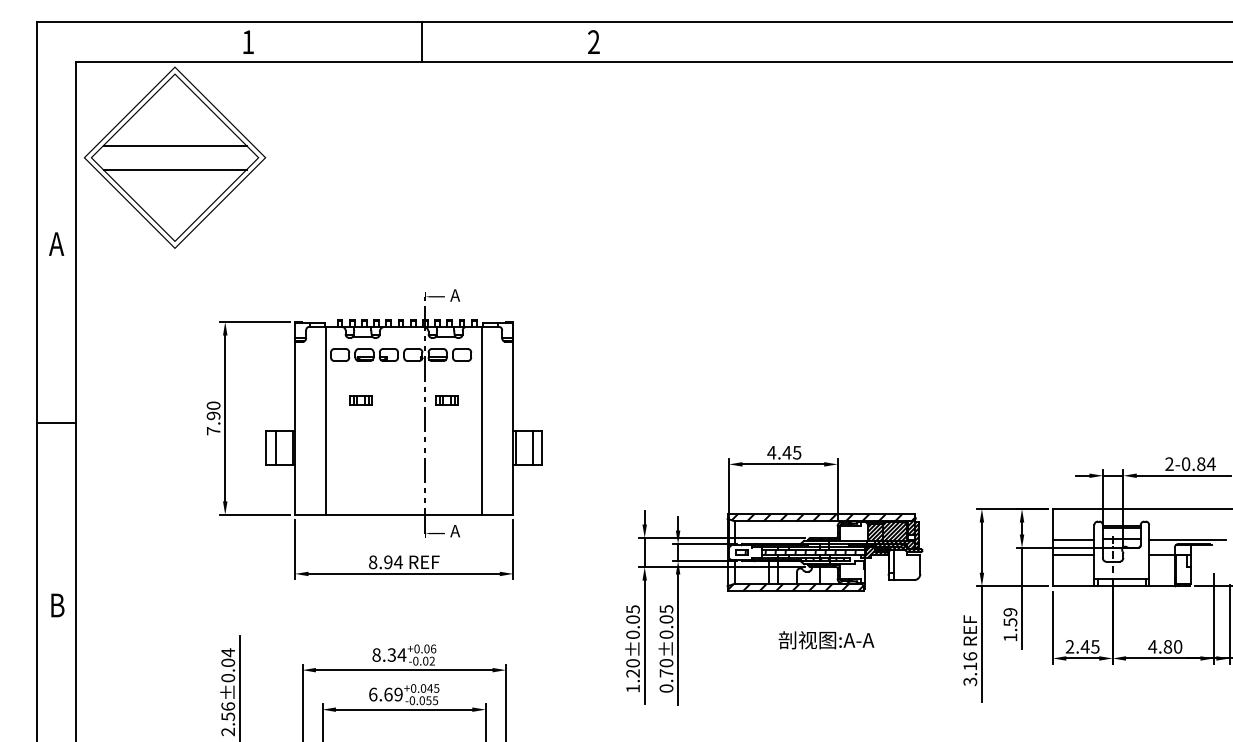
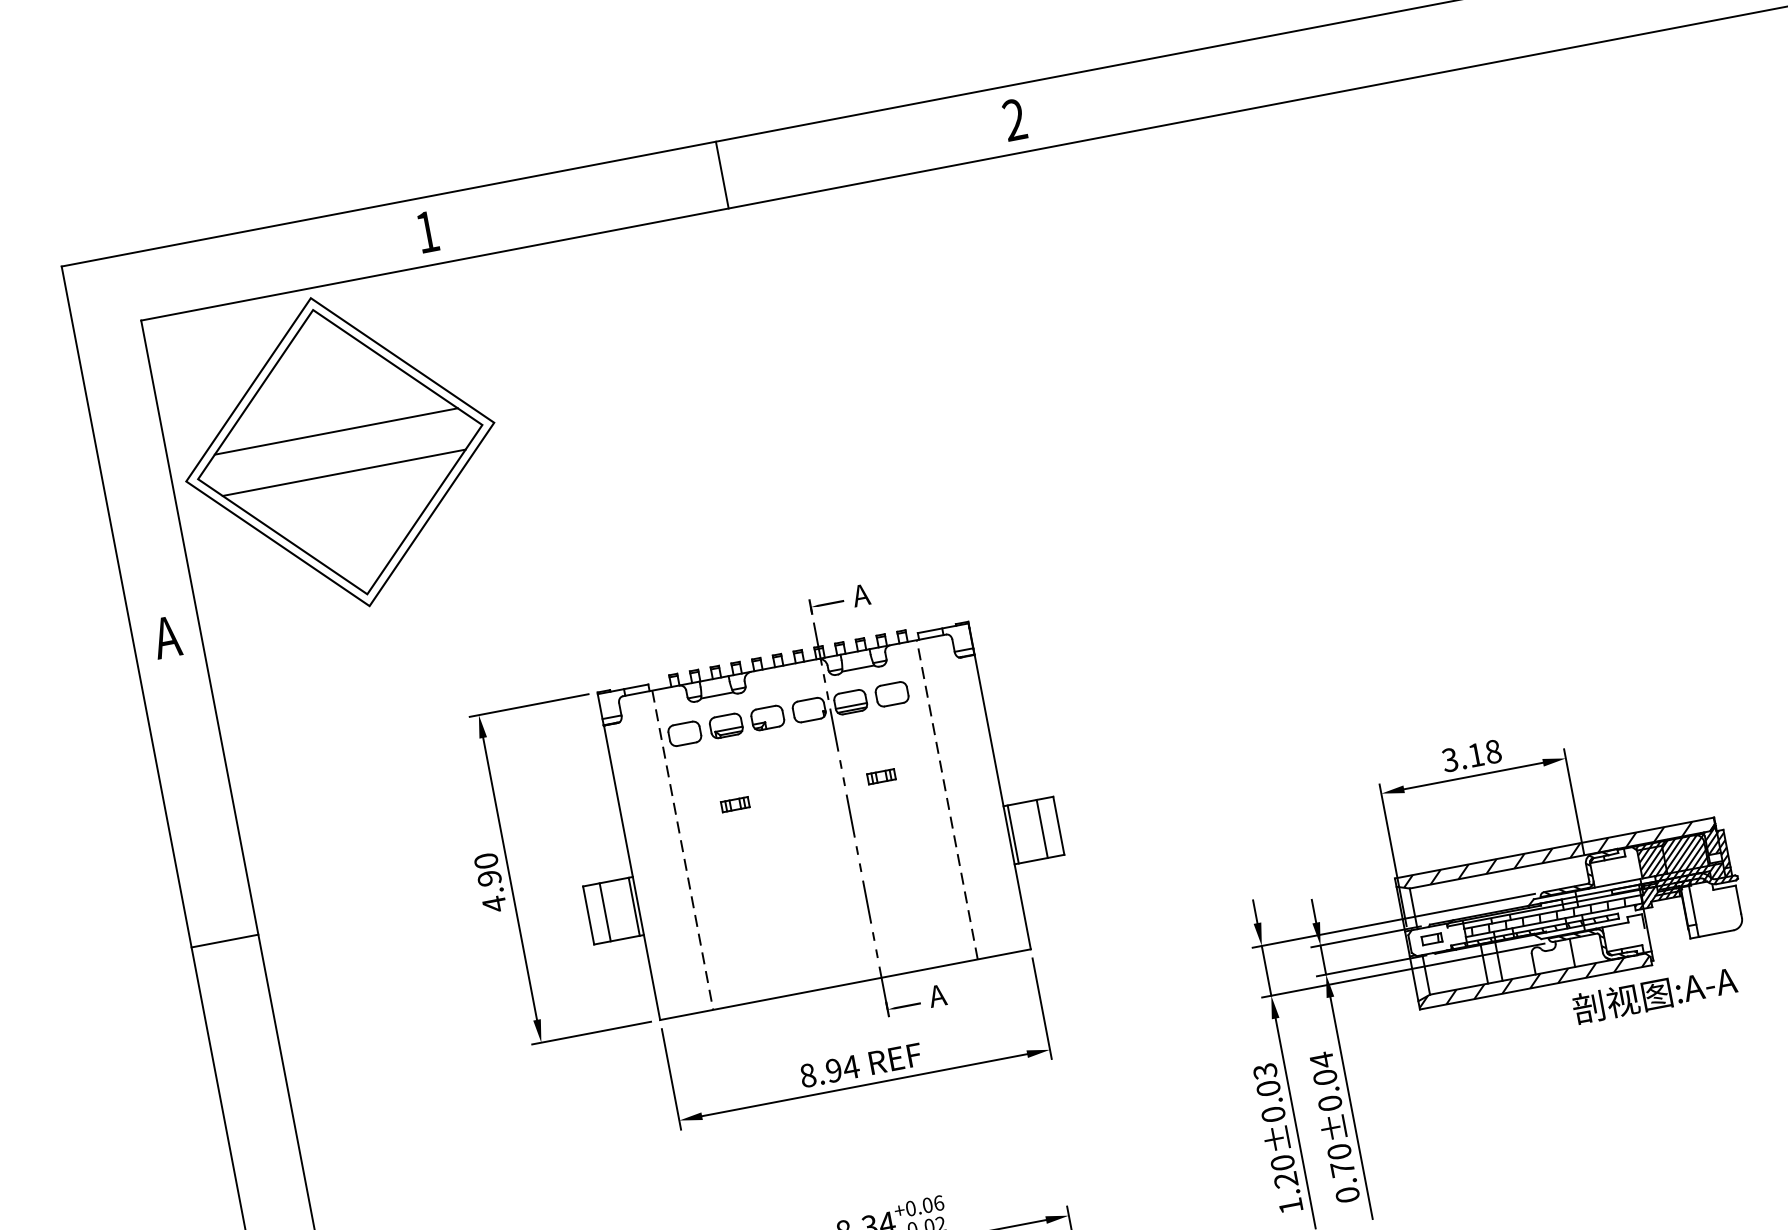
part: (360, 400) -> (734, 804), size x0.7
part: (446, 400) -> (880, 776), size x0.7
line: (326, 420) -> (682, 849), solid -> dashed
line: (481, 420) -> (946, 799), solid -> dashed
text: (213, 430) -> (494, 903), 7.90 -> 4.90
text: (784, 452) -> (1471, 755), 4.45 -> 3.18
text: (666, 608) -> (1321, 1058), 0.70±0.05 -> 0.70±0.04
text: (632, 609) -> (1264, 1071), 1.20±0.05 -> 1.20±0.03
text: (826, 640) -> (1654, 995), moved

